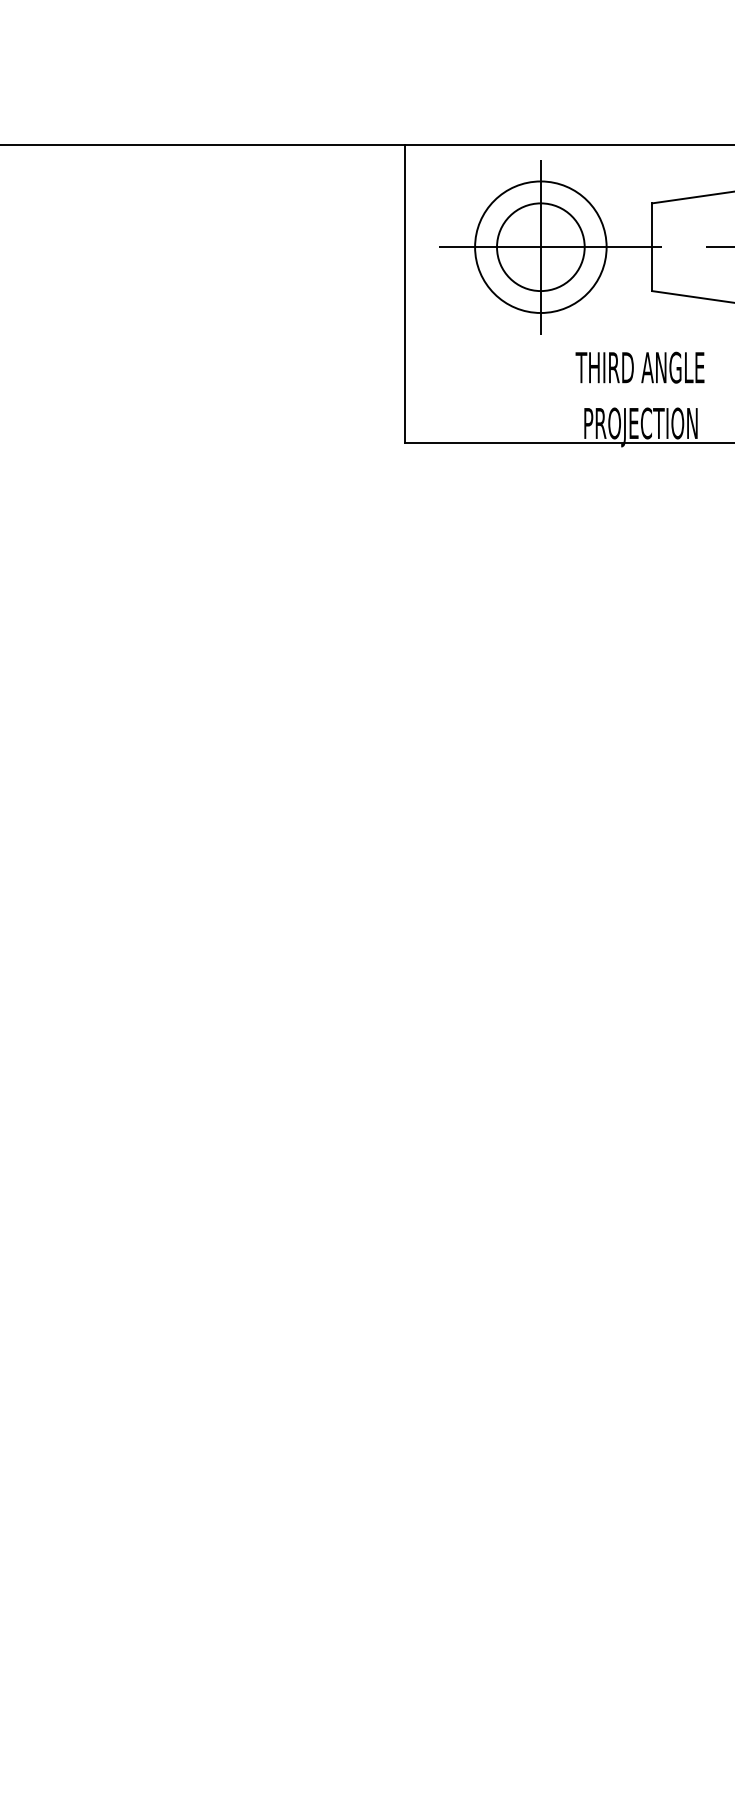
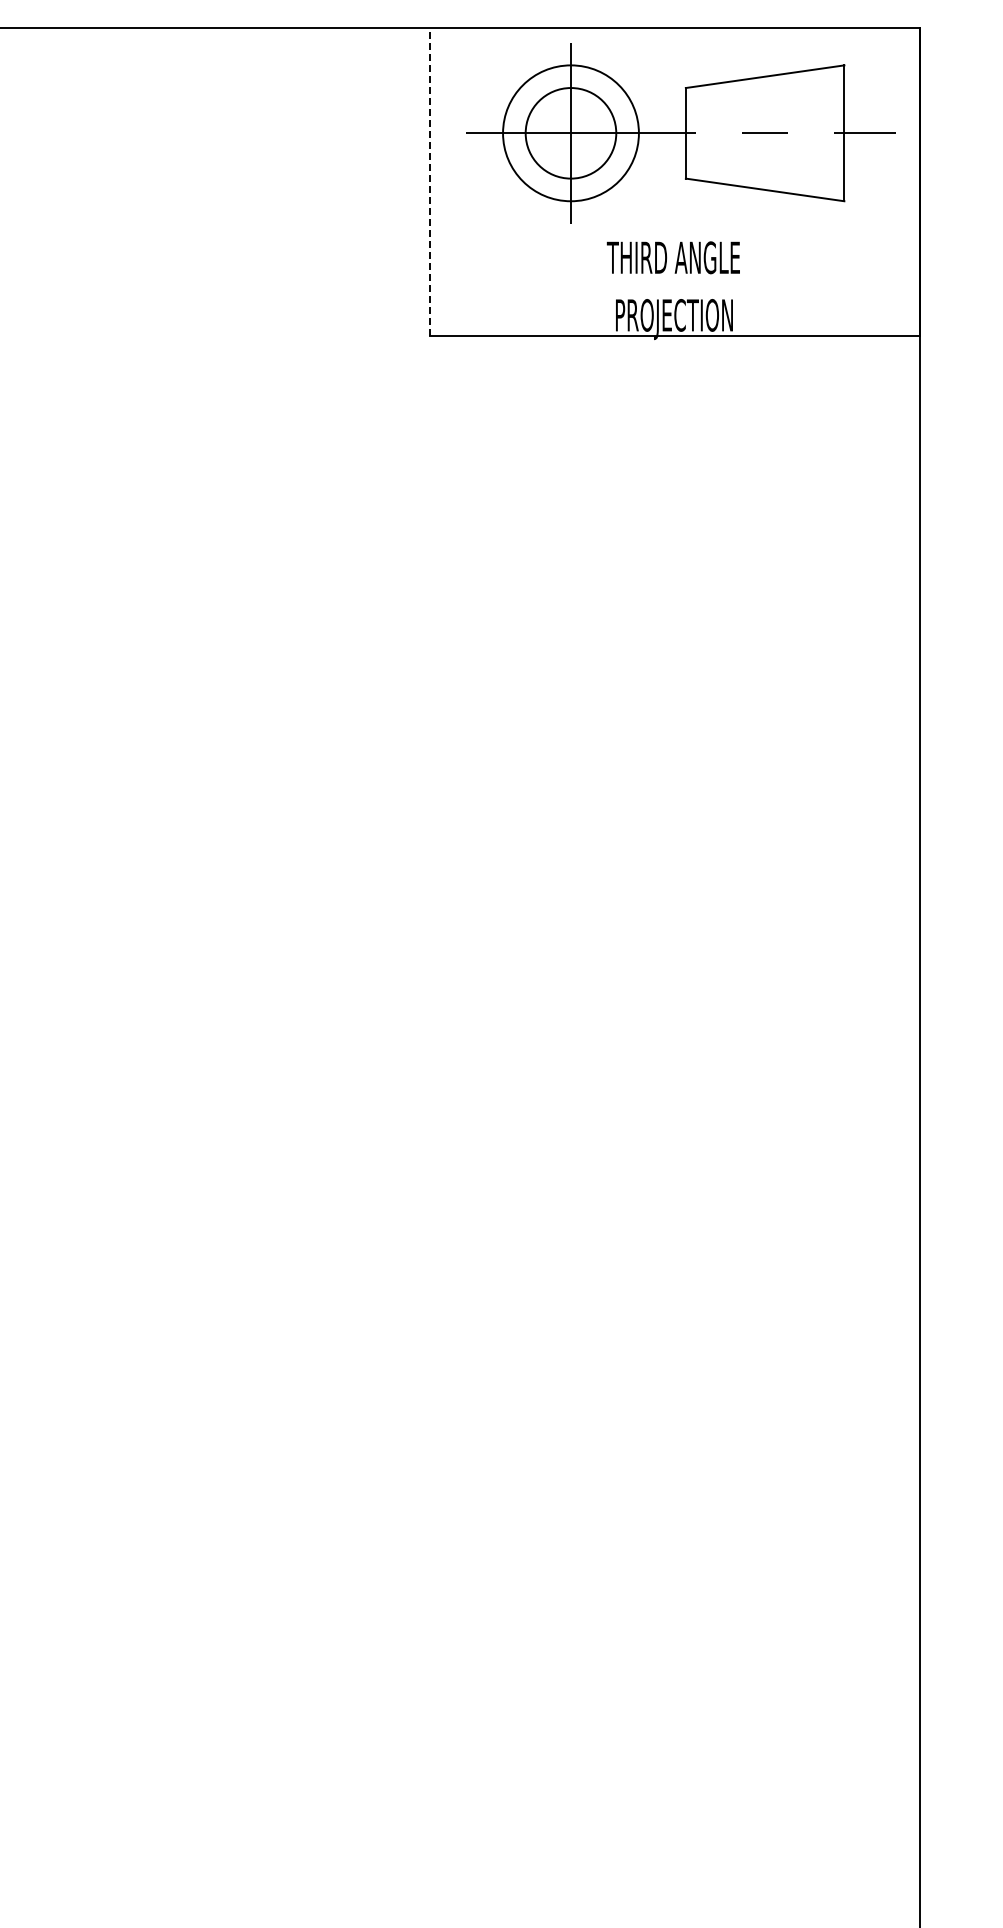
line: (404, 293) -> (430, 181), solid -> dashed

